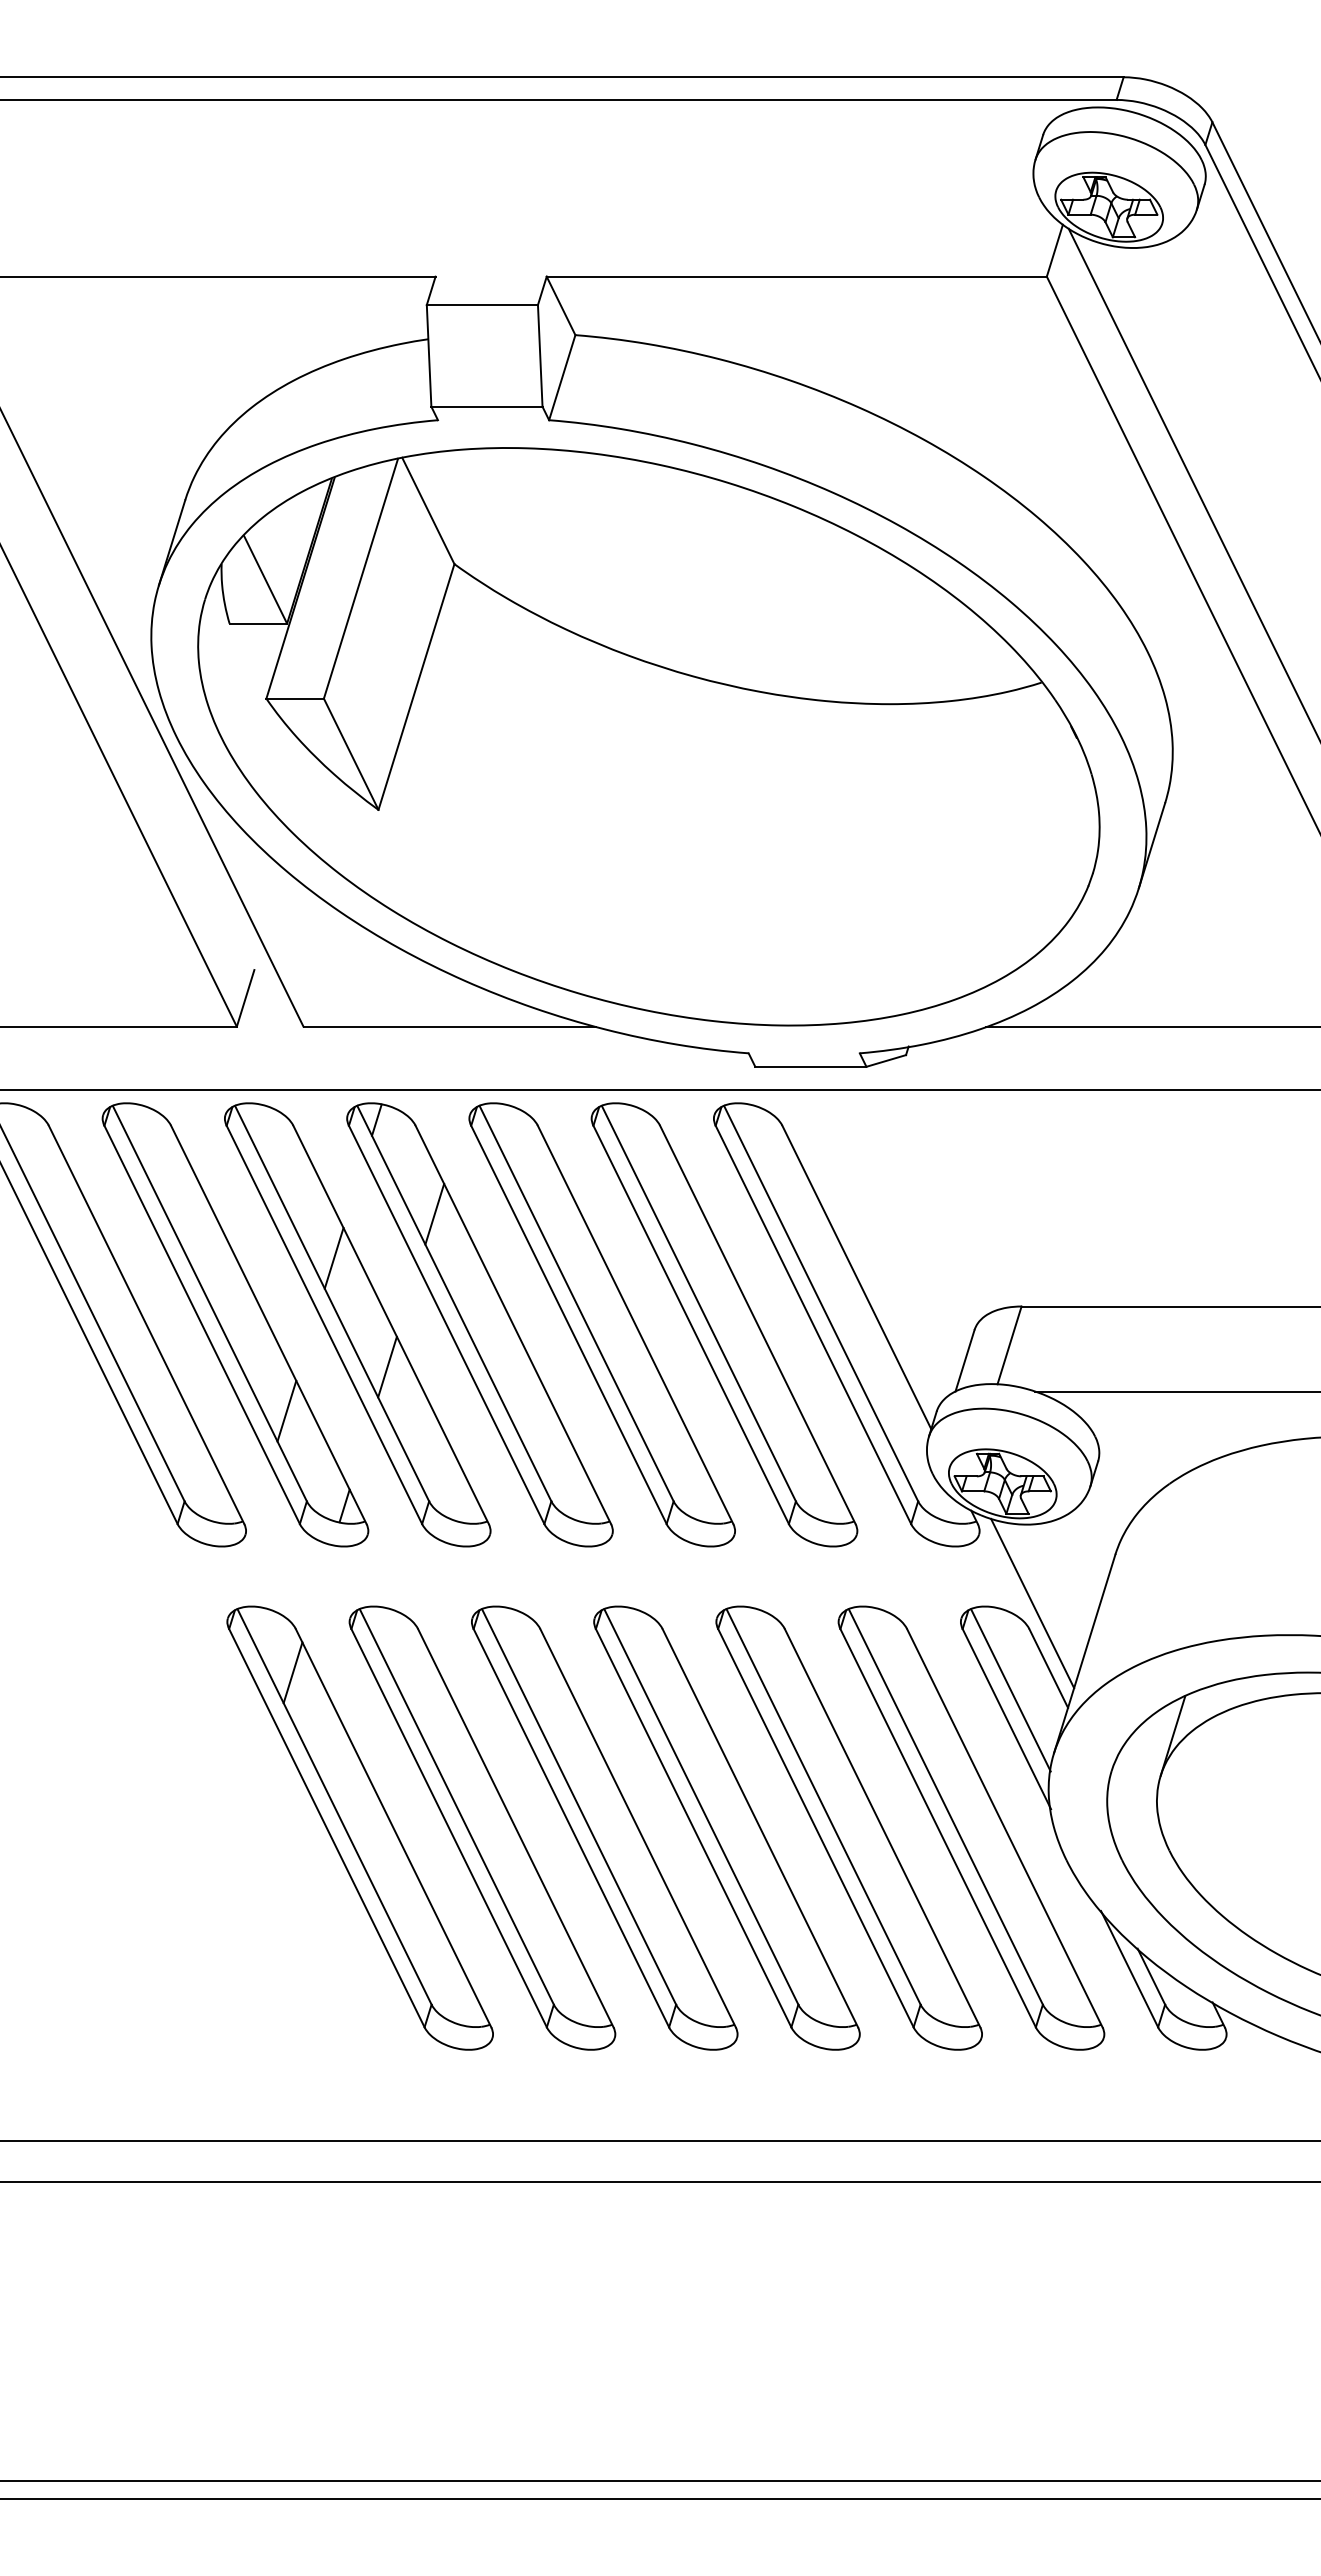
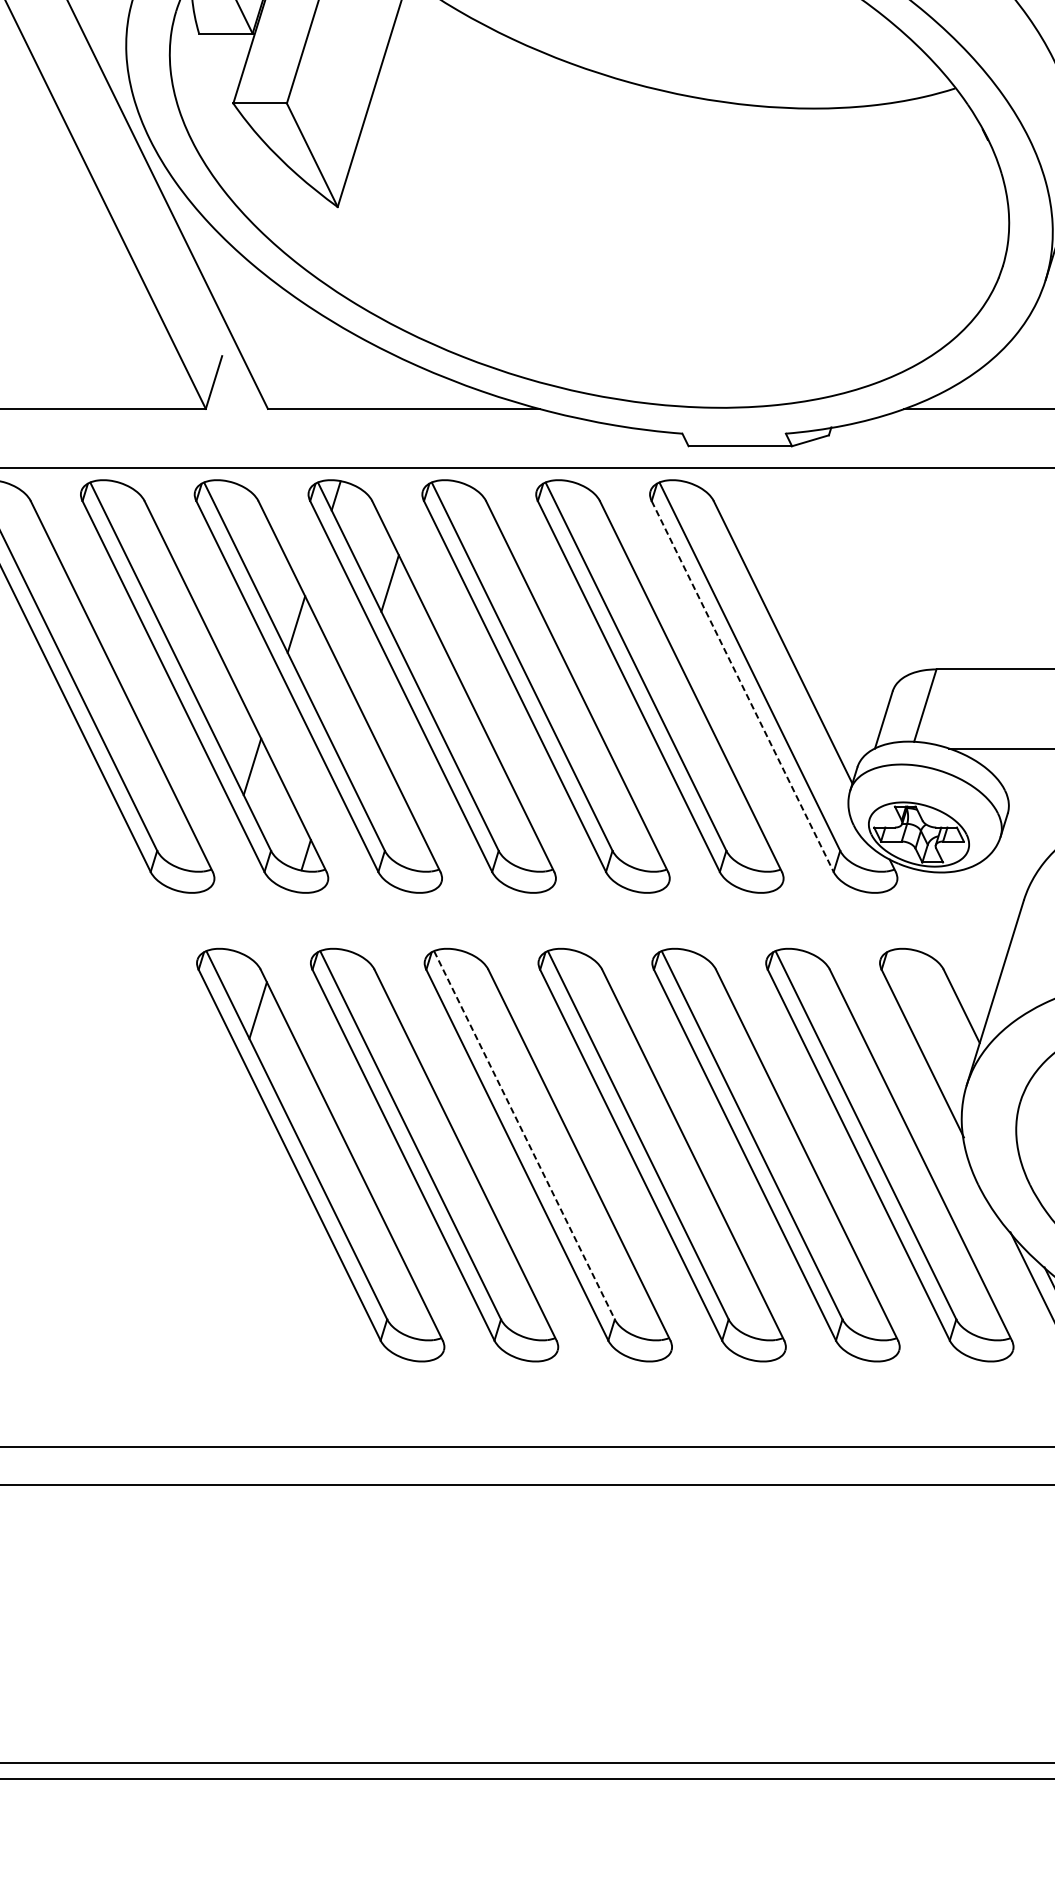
line: (813, 1324) -> (742, 686), solid -> dashed
line: (387, 1366) -> (346, 725), removed
line: (1032, 1603) -> (946, 945), removed
line: (1010, 1690) -> (926, 1026), removed
line: (579, 1807) -> (524, 1135), solid -> dashed

